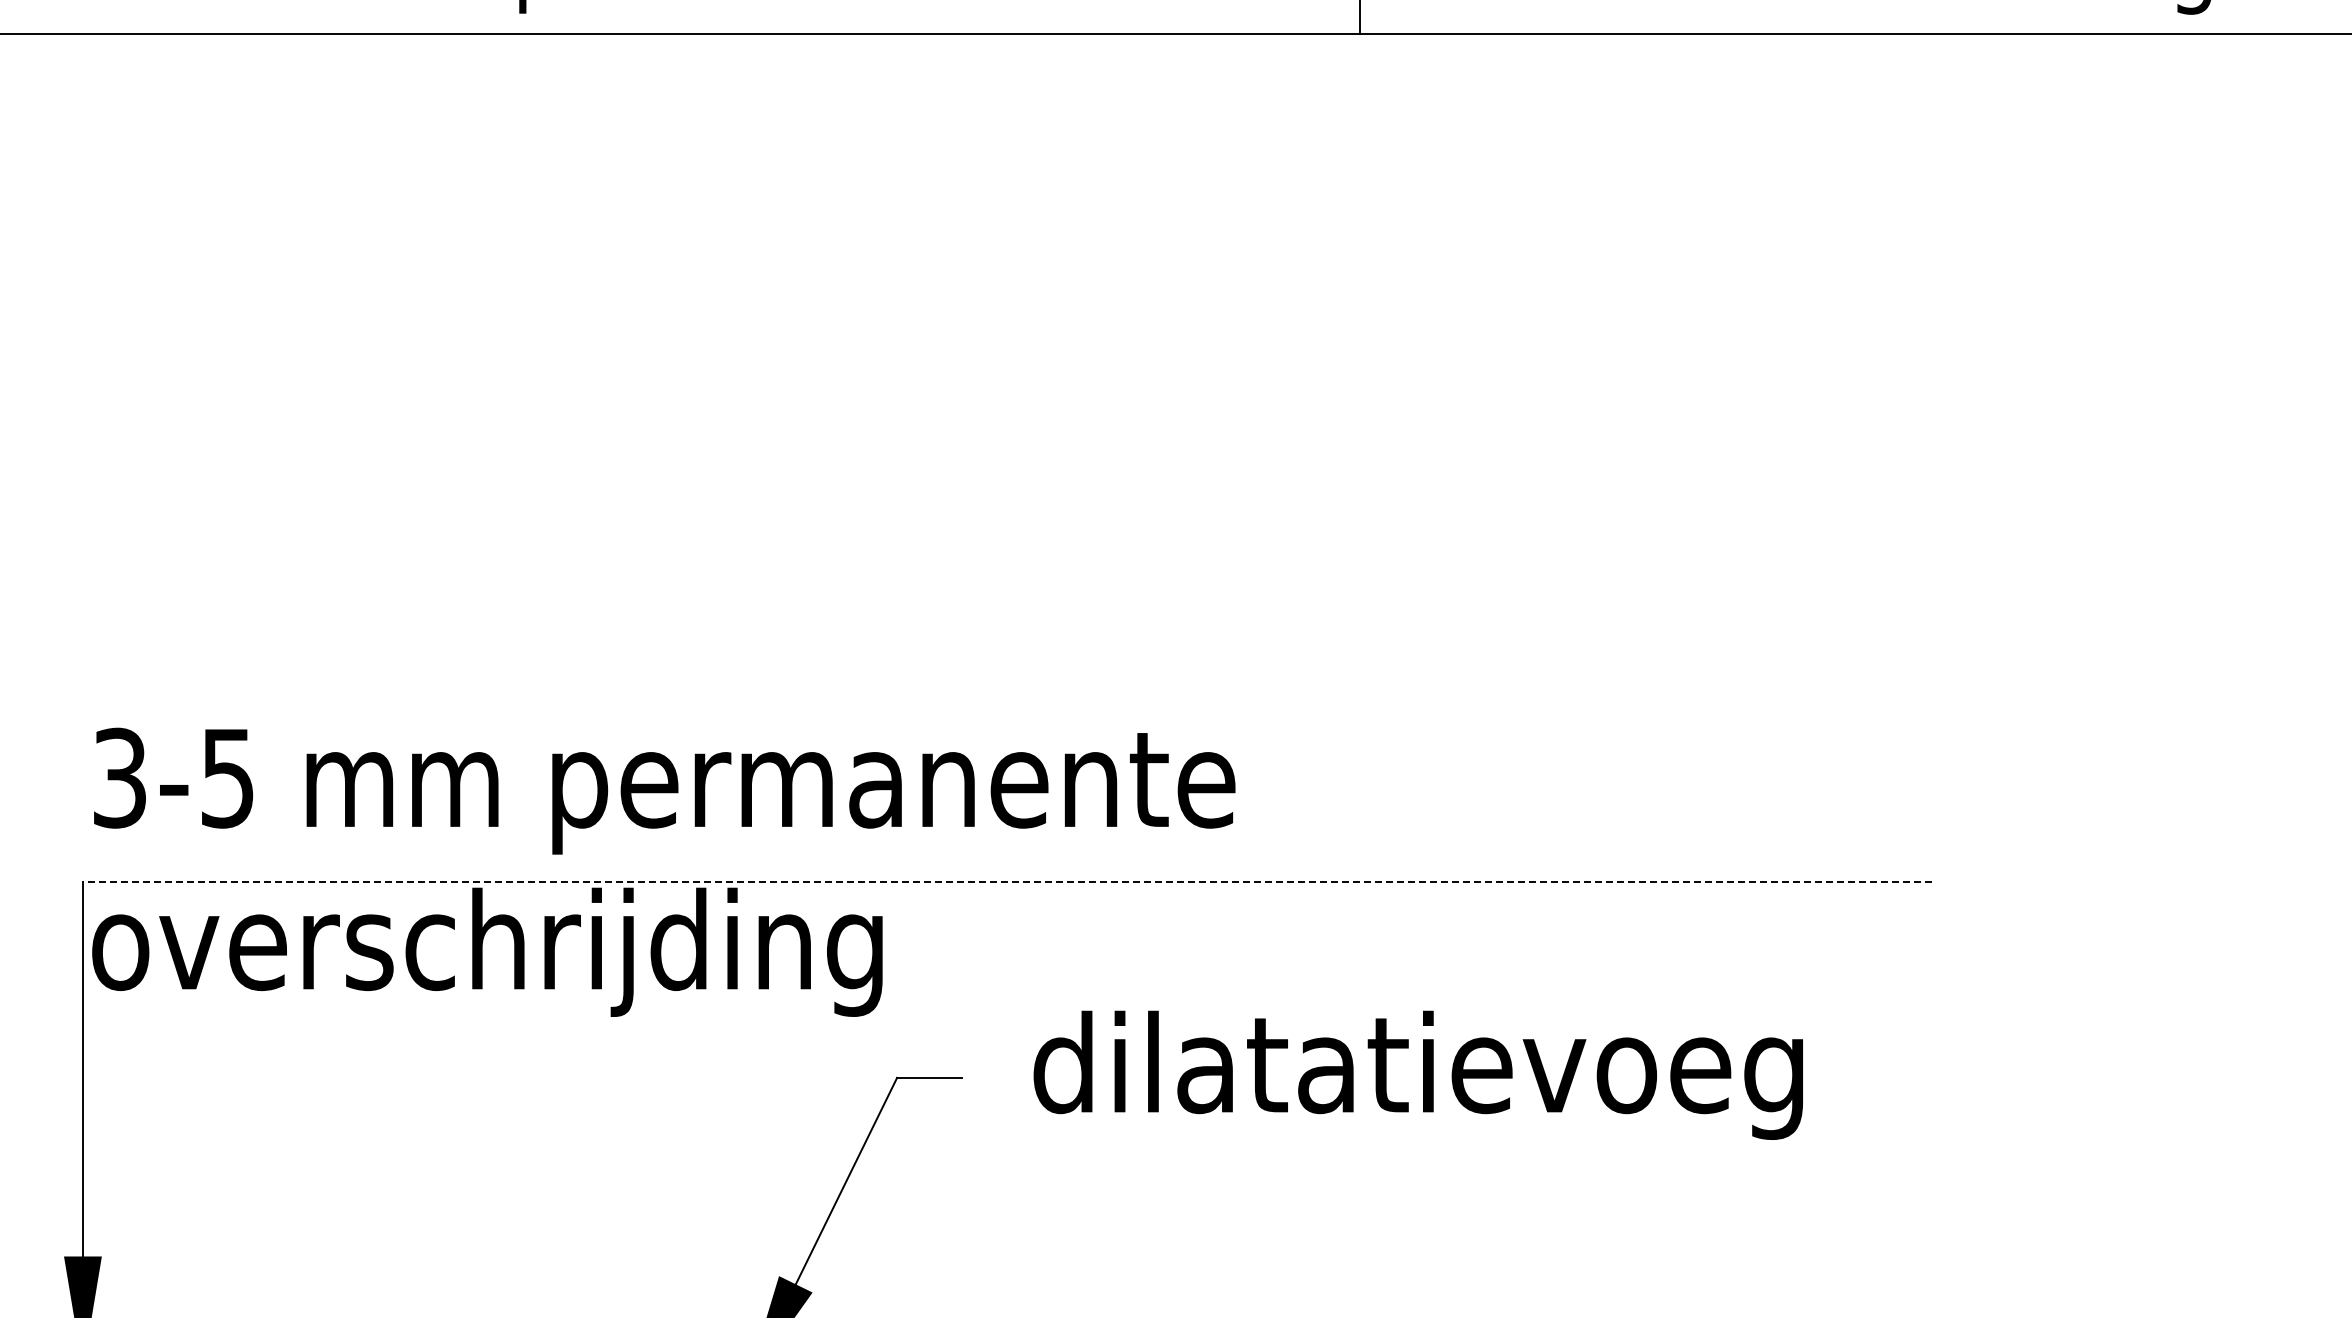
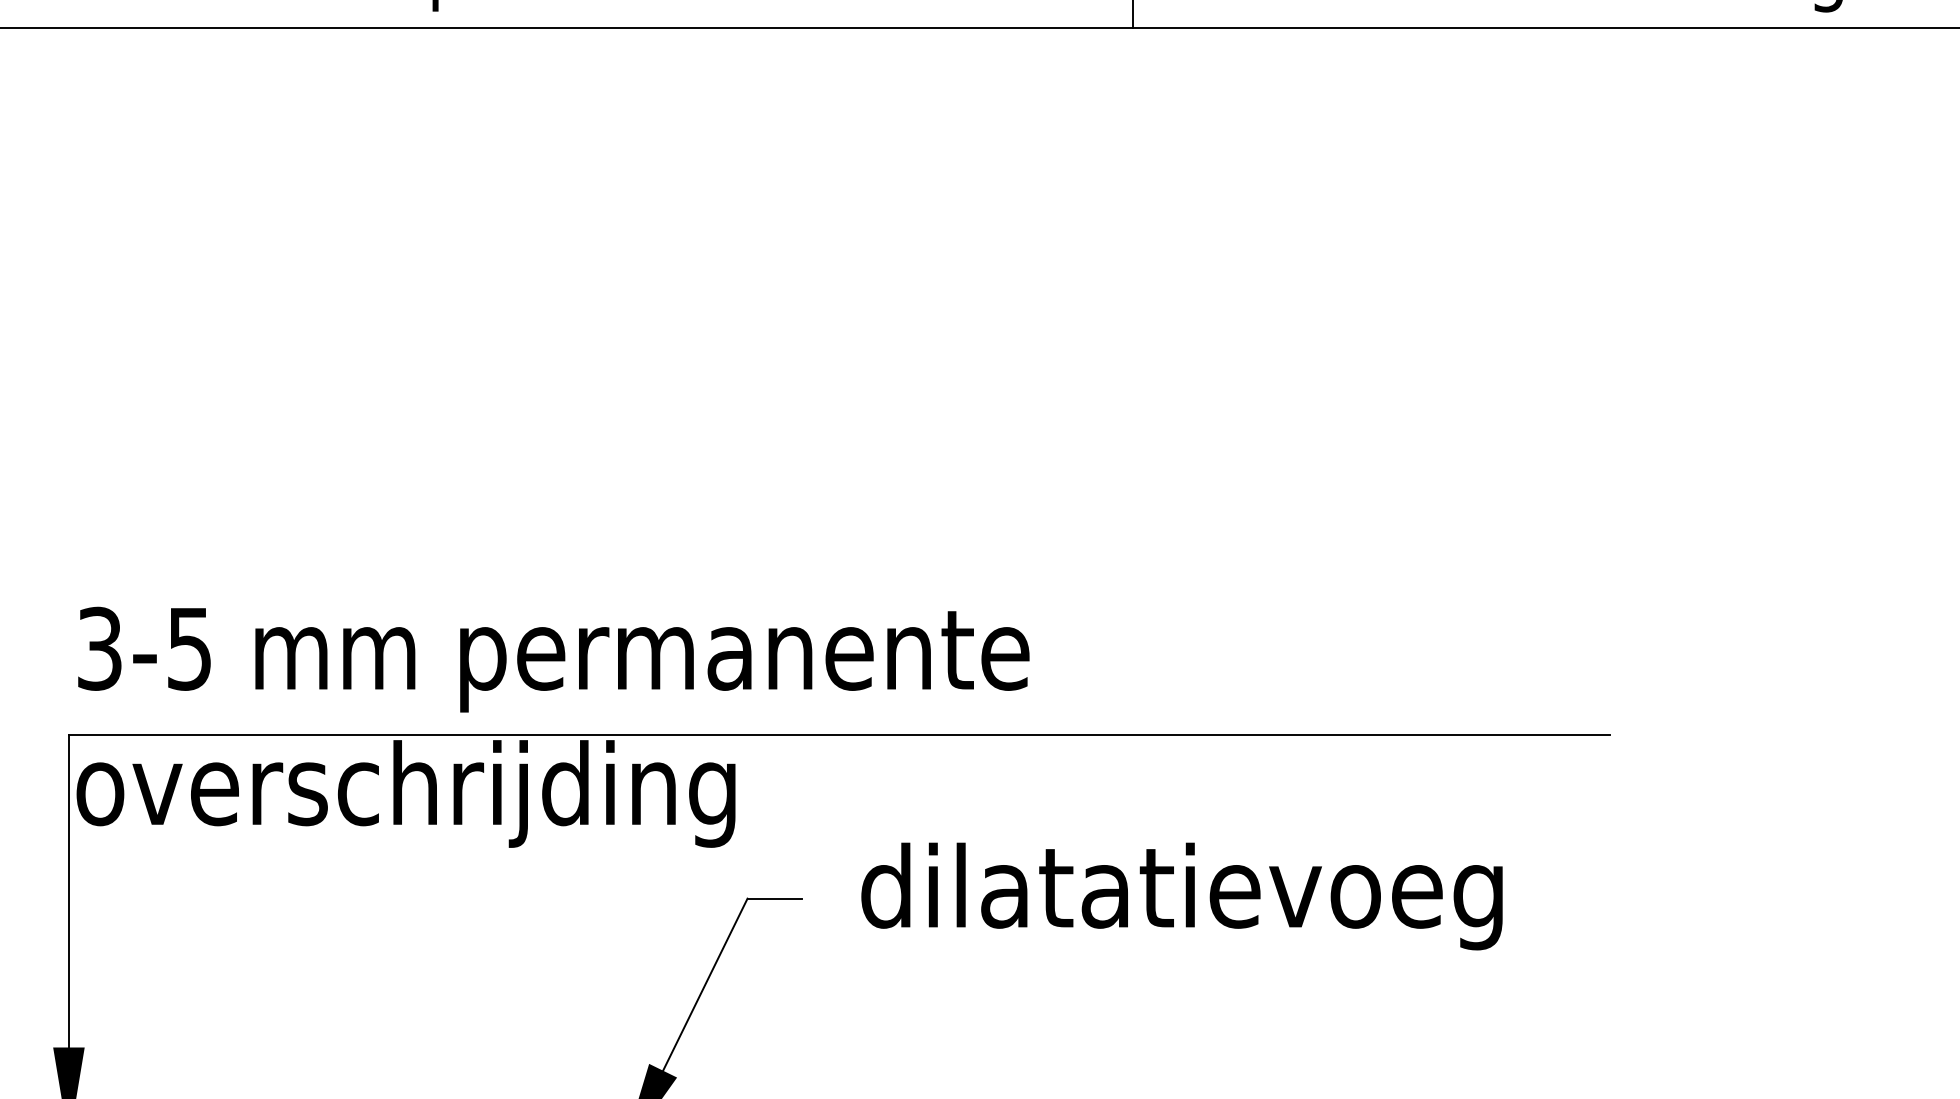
line: (1007, 881) -> (839, 734), dashed -> solid

